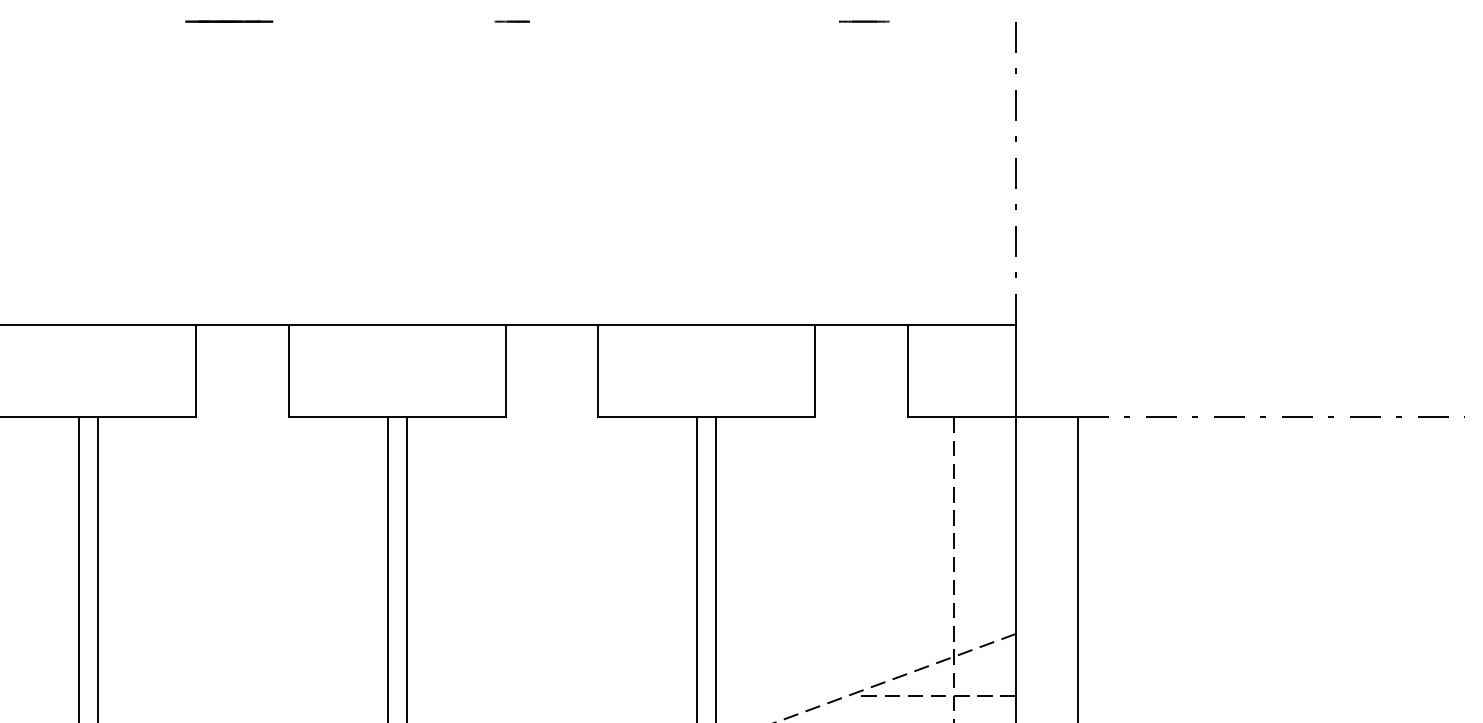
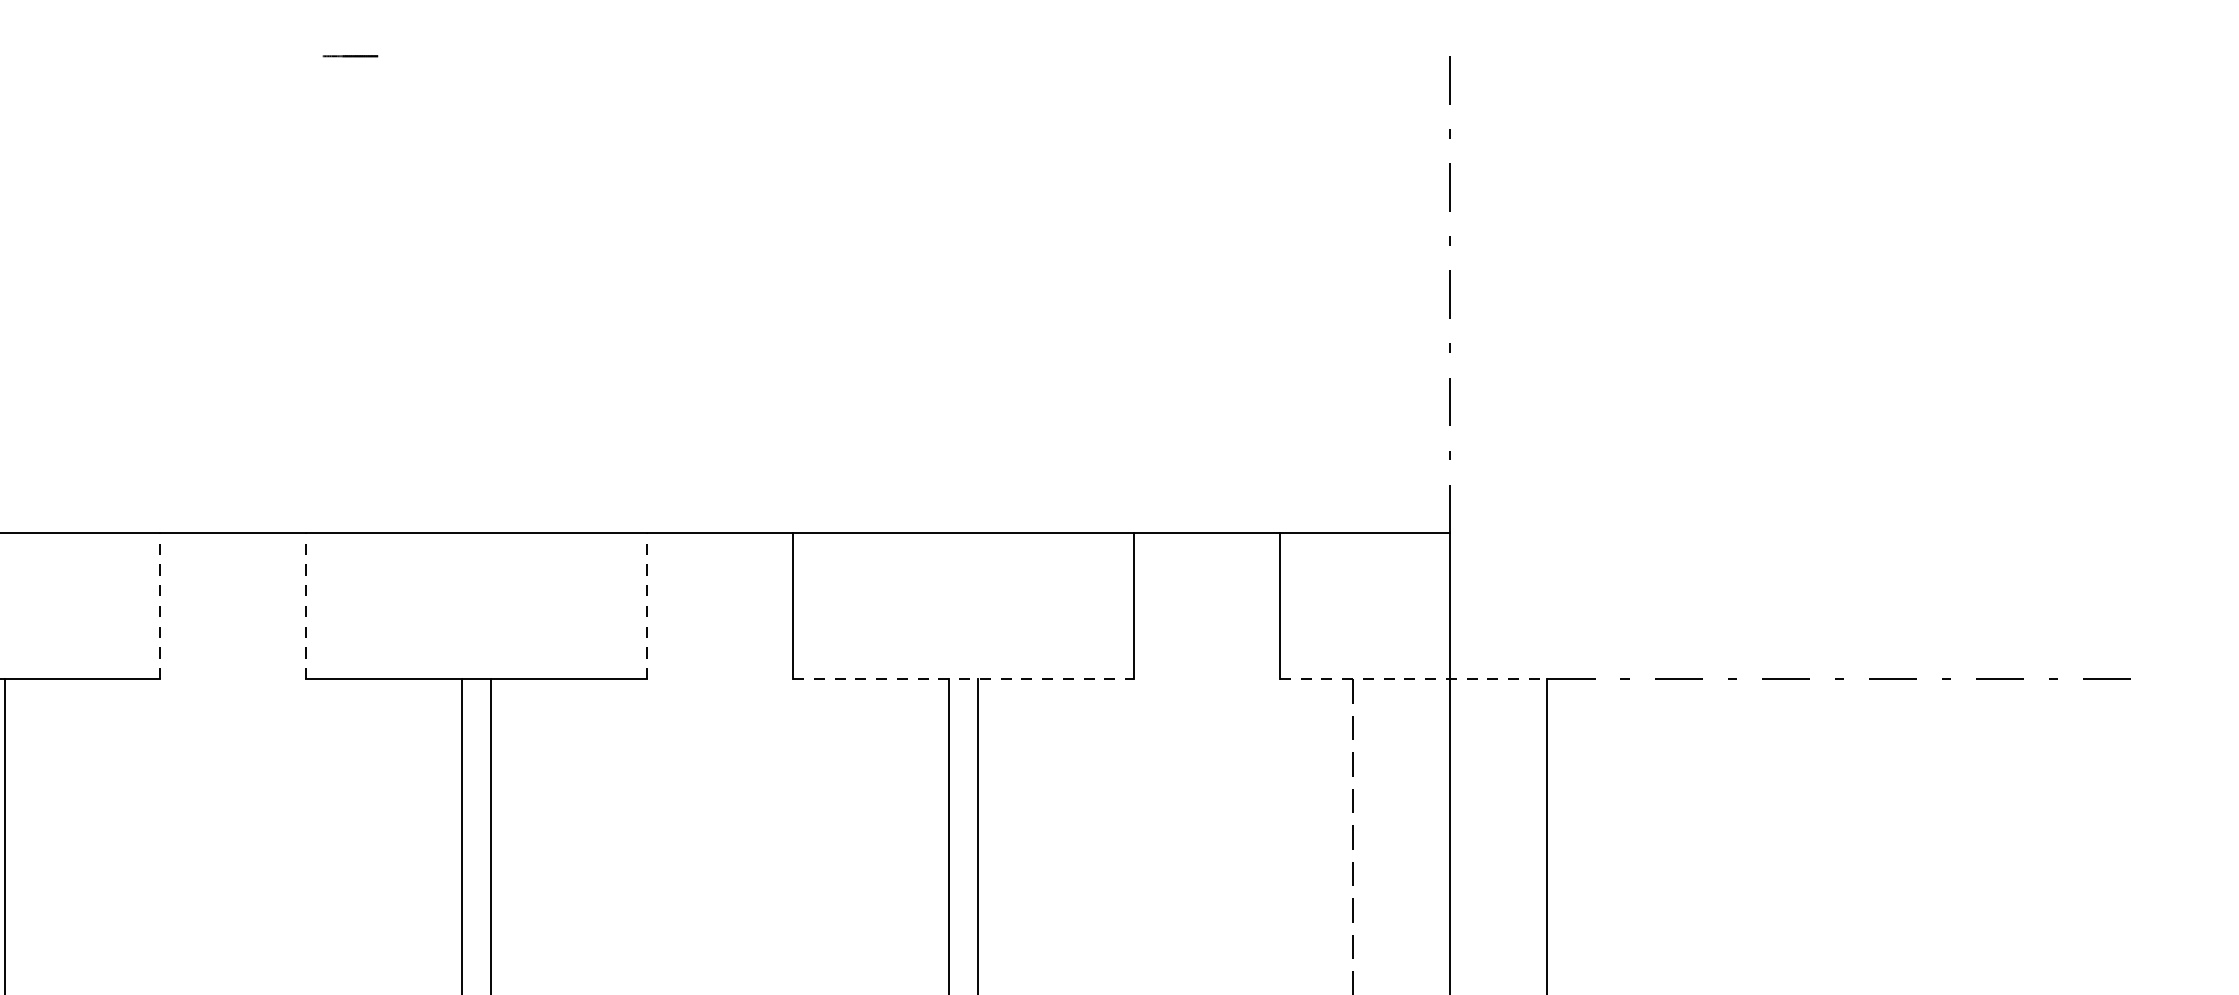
line: (229, 21) -> (212, 56), removed
line: (511, 21) -> (349, 56), moved
line: (864, 21) -> (1211, 56), removed
line: (196, 370) -> (160, 605), solid -> dashed
line: (289, 370) -> (306, 605), solid -> dashed
line: (505, 370) -> (646, 605), solid -> dashed
line: (707, 417) -> (964, 679), solid -> dashed
line: (993, 417) -> (1414, 679), solid -> dashed

